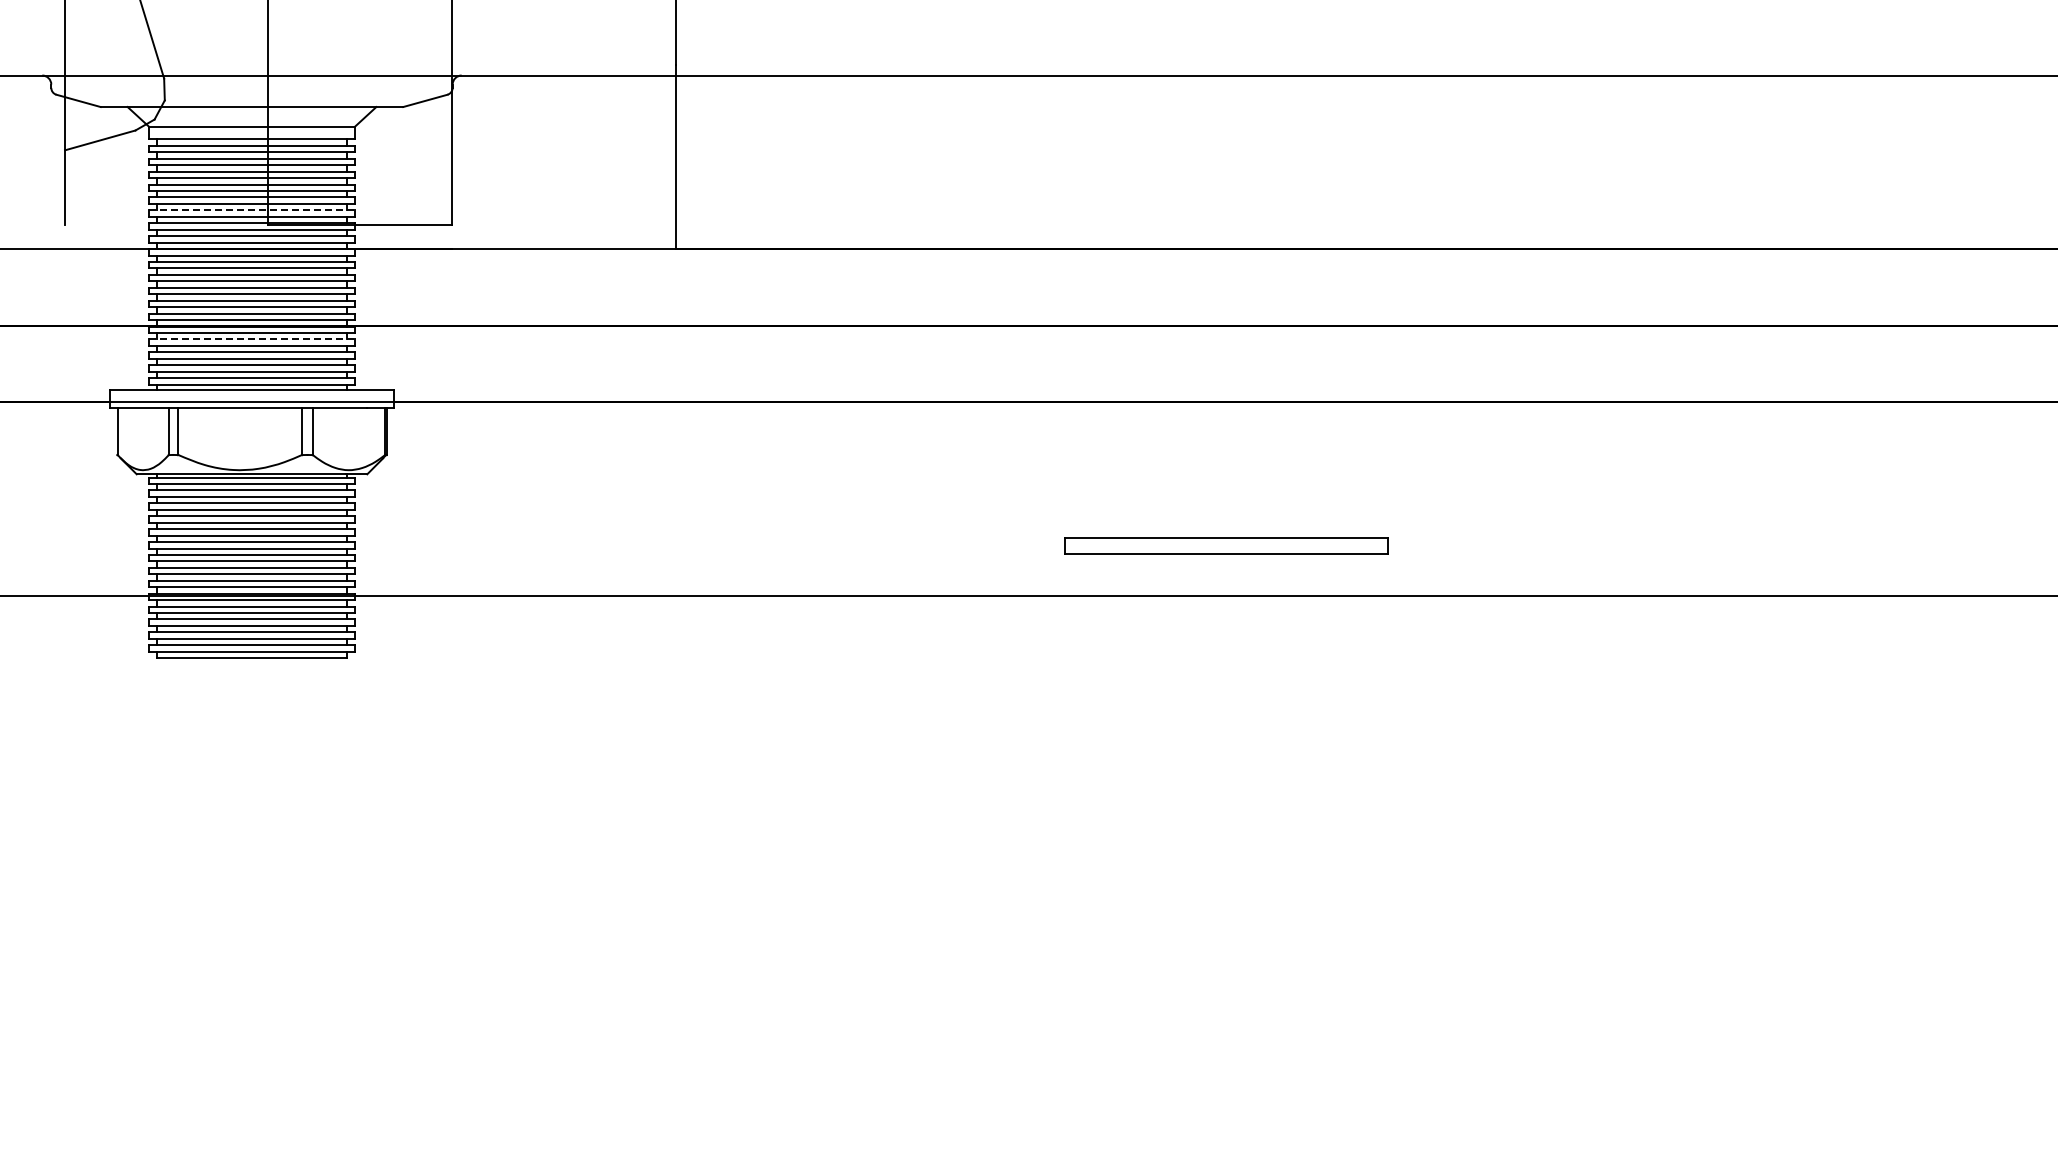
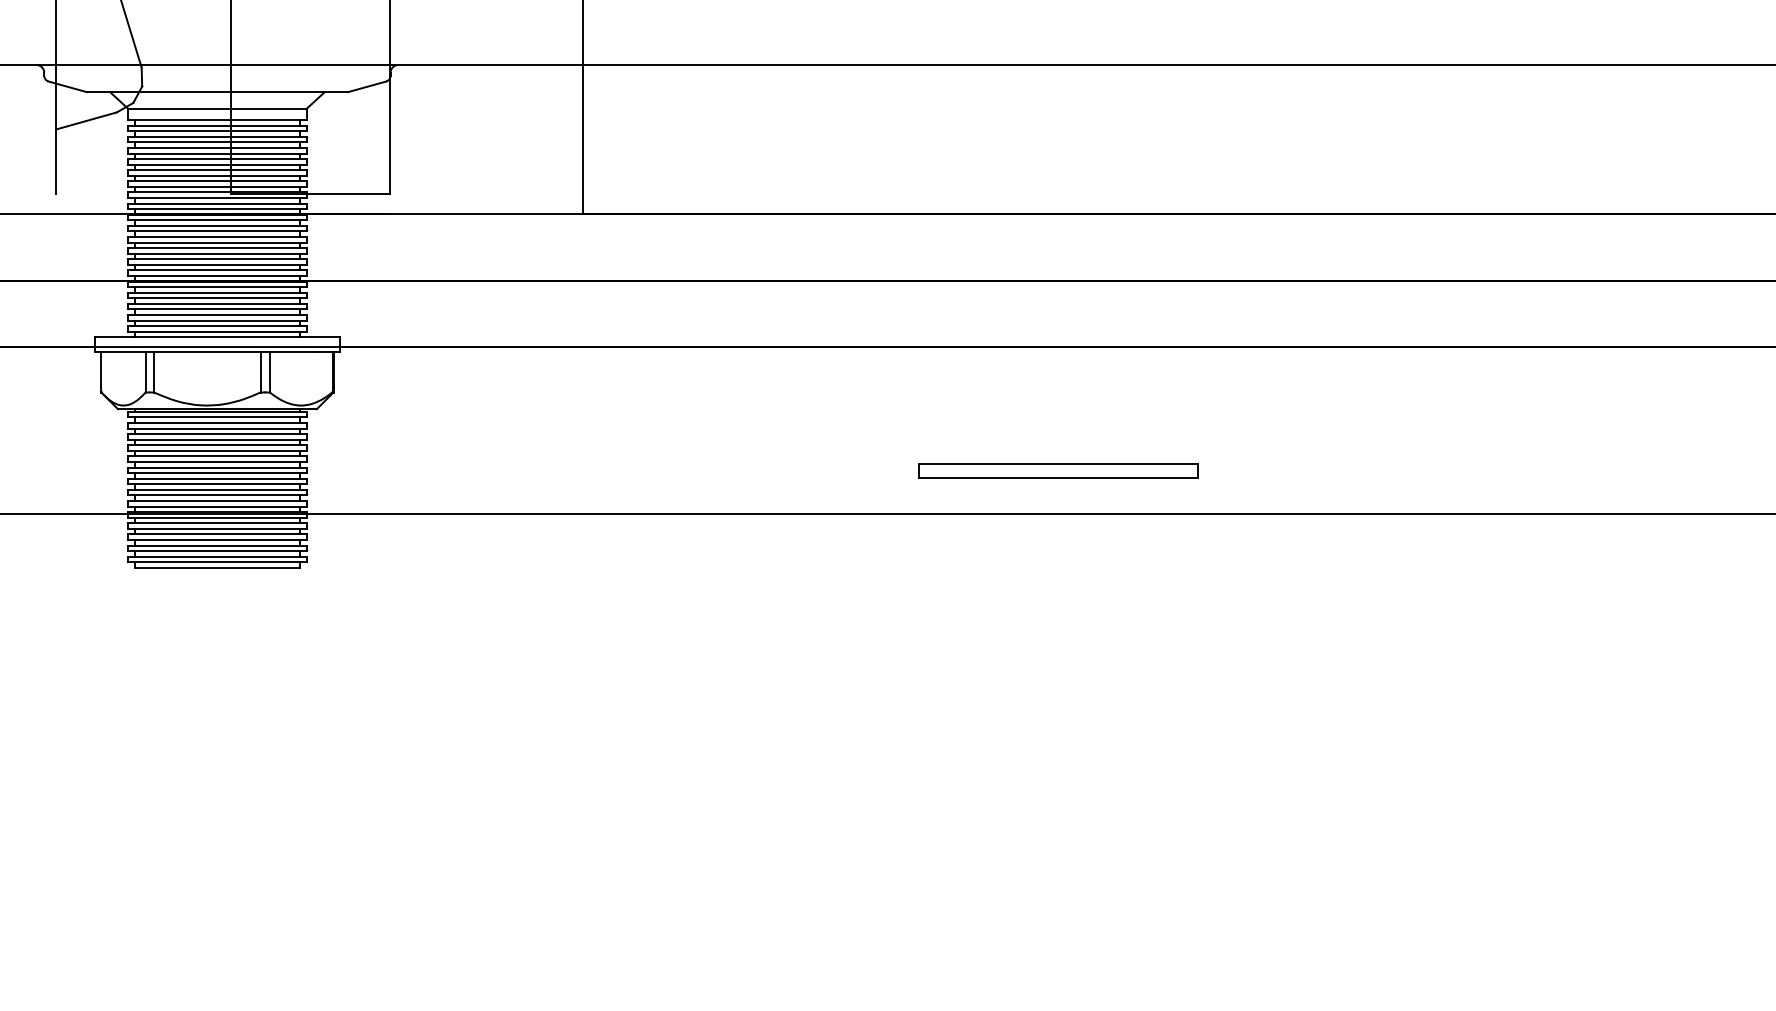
line: (252, 210) -> (217, 181), dashed -> solid
line: (252, 339) -> (217, 292), dashed -> solid

